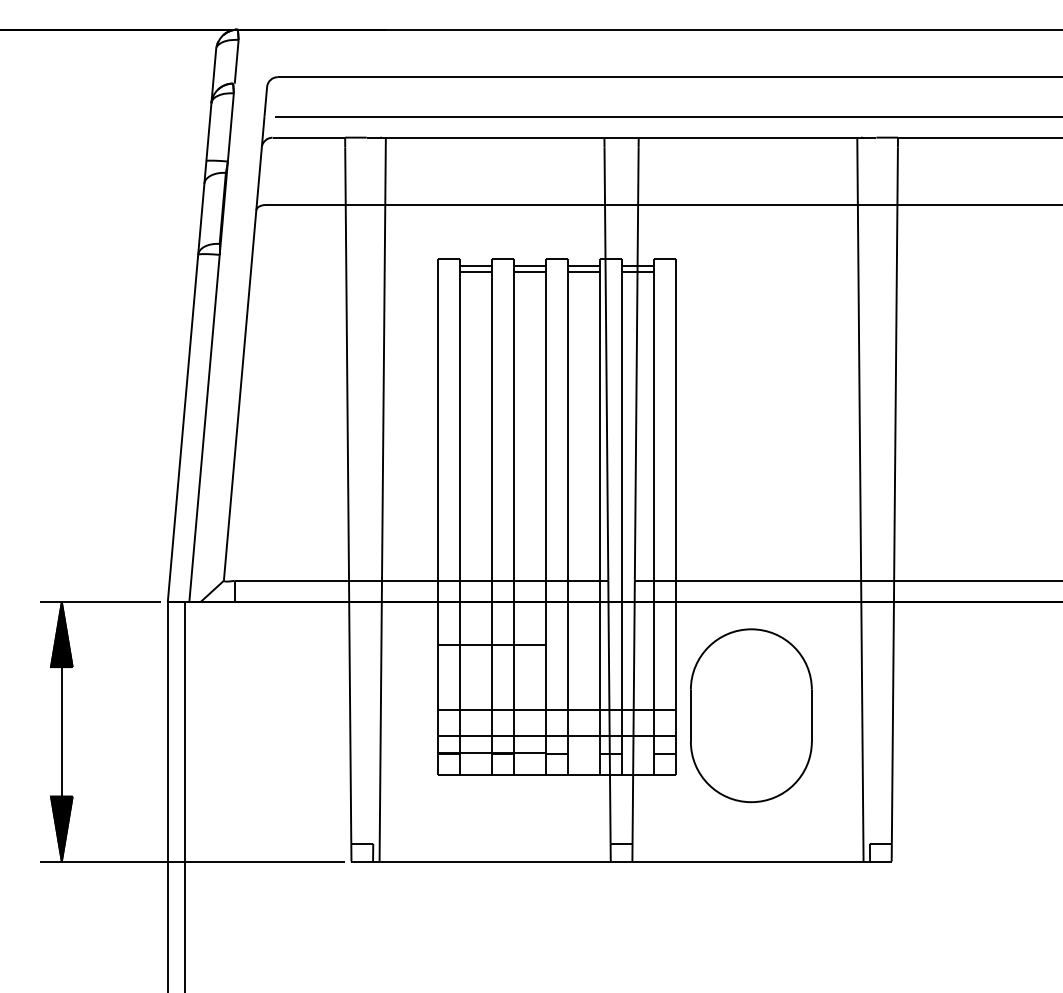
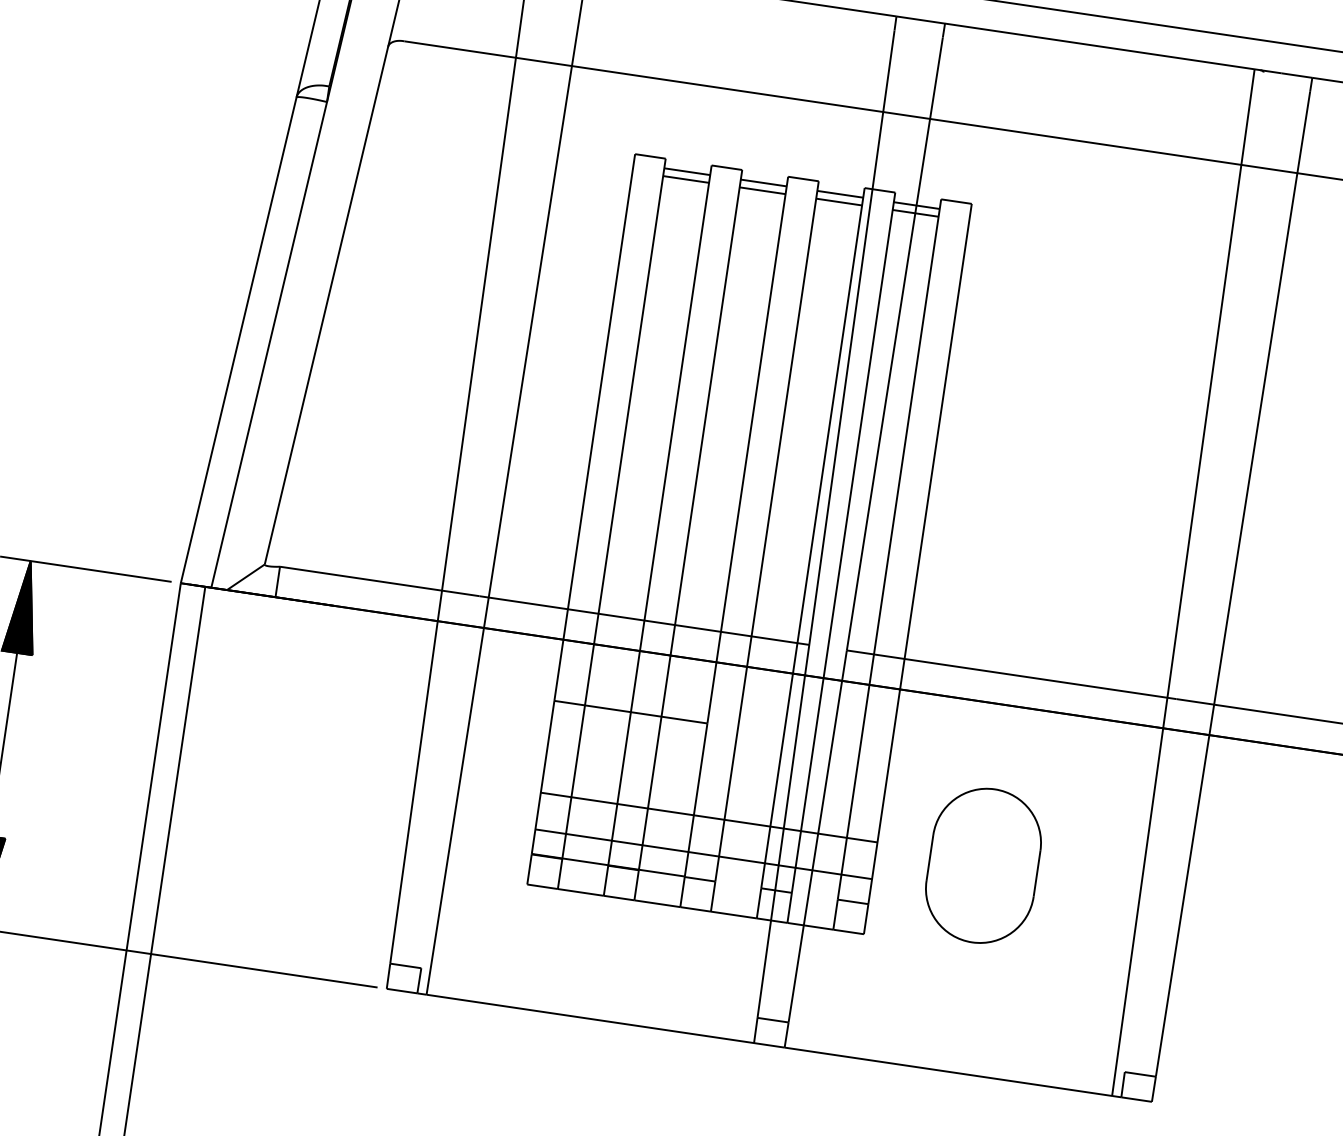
part: (750, 715) -> (982, 865), size x0.62

